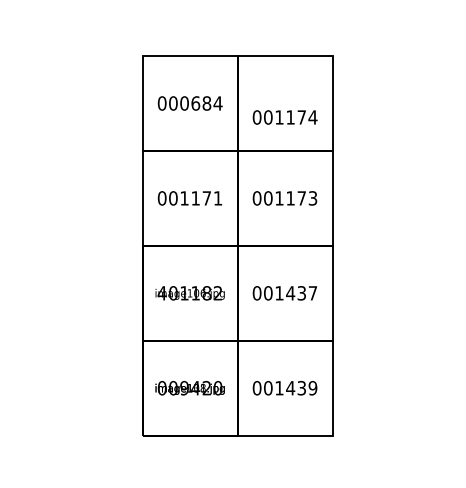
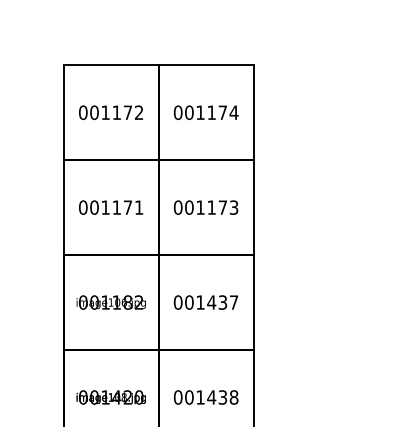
text: (201, 103) -> (122, 112), 000684 -> 001172
text: (284, 117) -> (205, 112), moved
text: (161, 293) -> (82, 302), 401182 -> 001182
text: (184, 387) -> (105, 396), 009420 -> 001420
text: (312, 388) -> (233, 397), 001439 -> 001438

